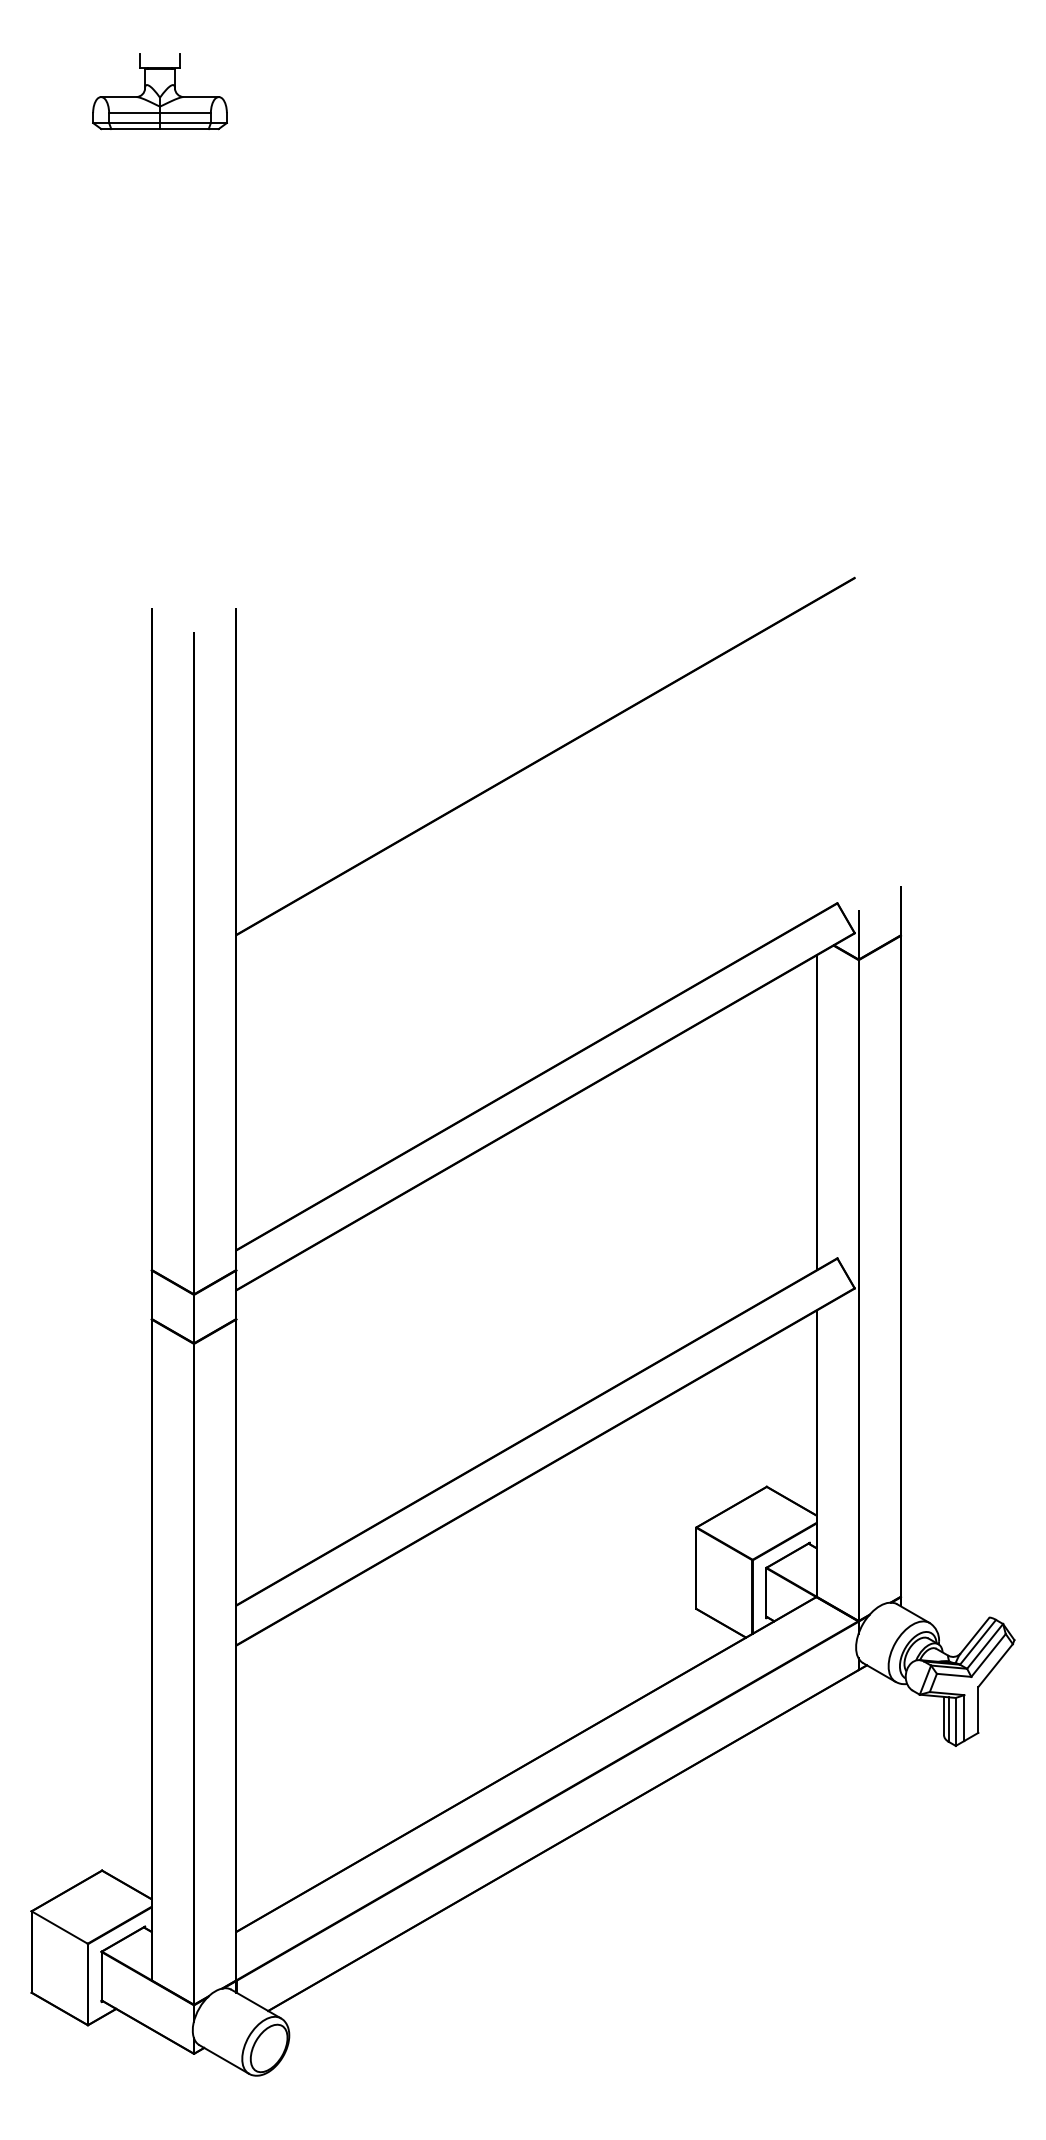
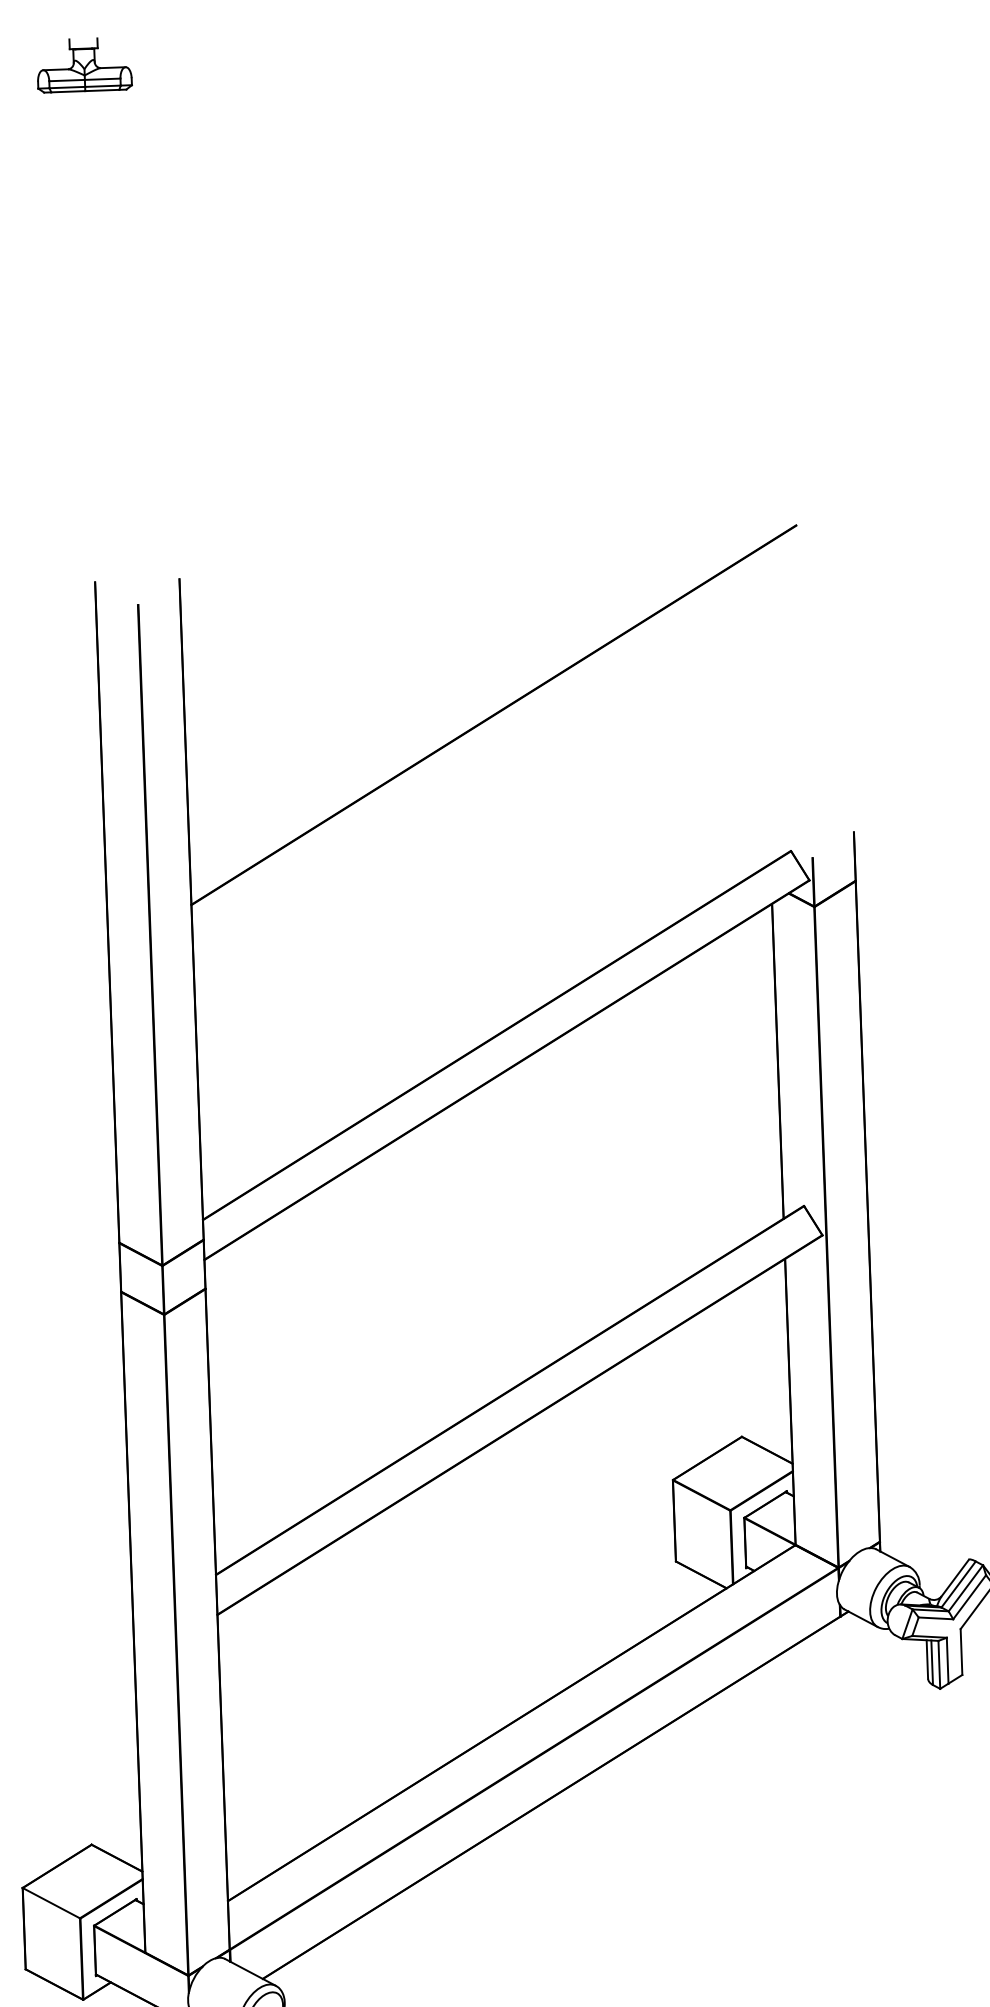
part: (159, 91) -> (83, 64), size x0.7

